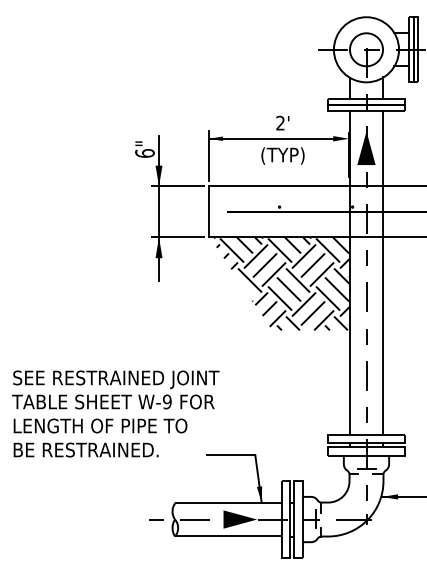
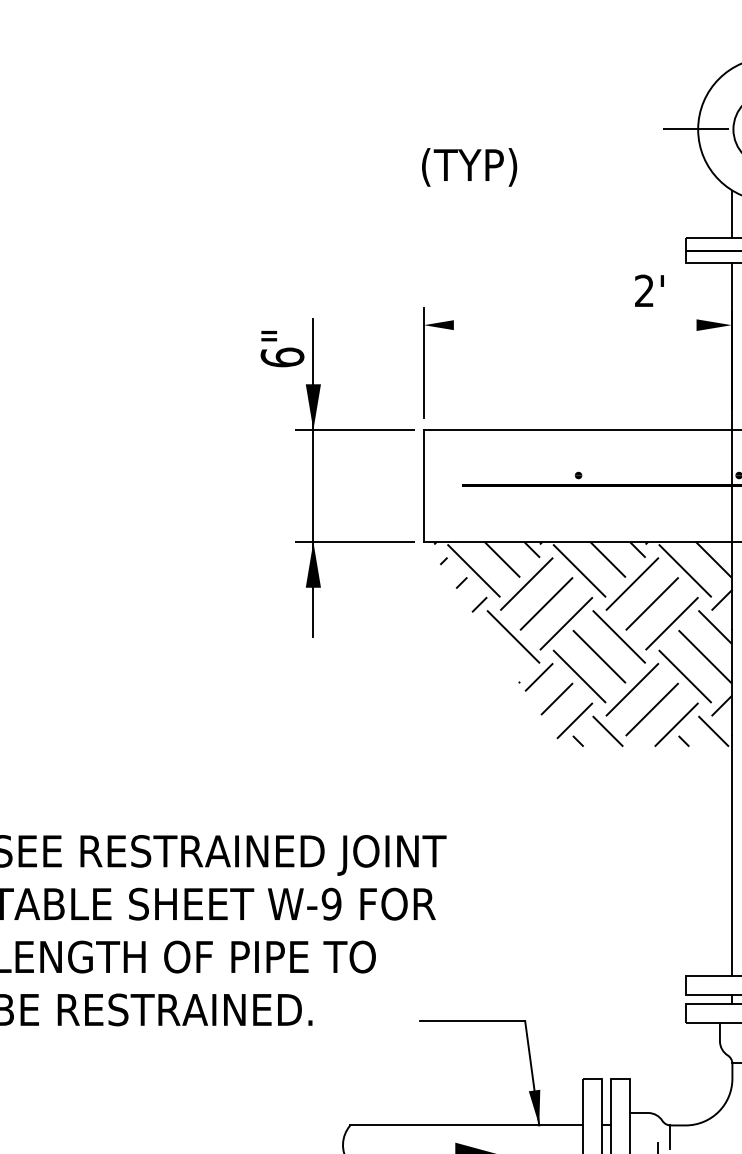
text: (282, 122) -> (648, 289), moved
line: (271, 138) -> (560, 324), removed
text: (282, 155) -> (468, 166), moved

